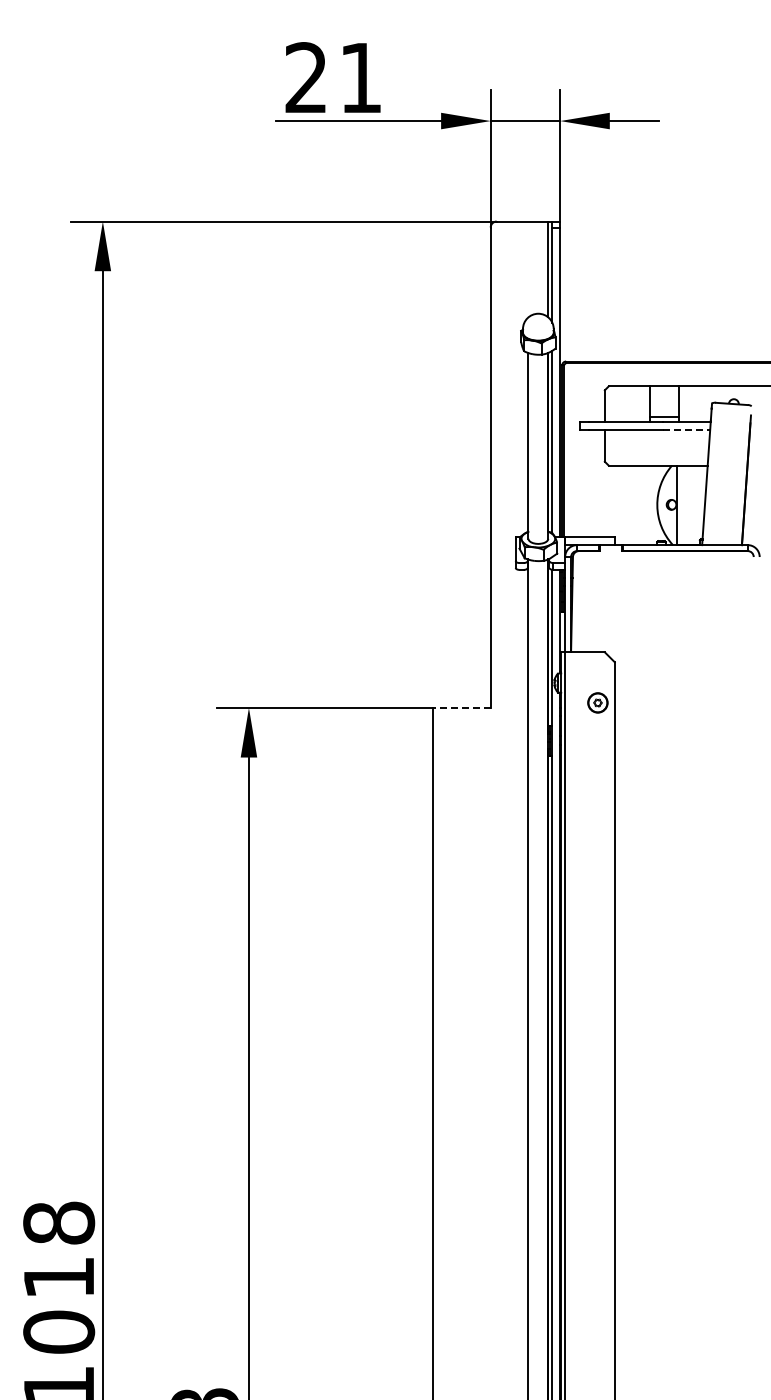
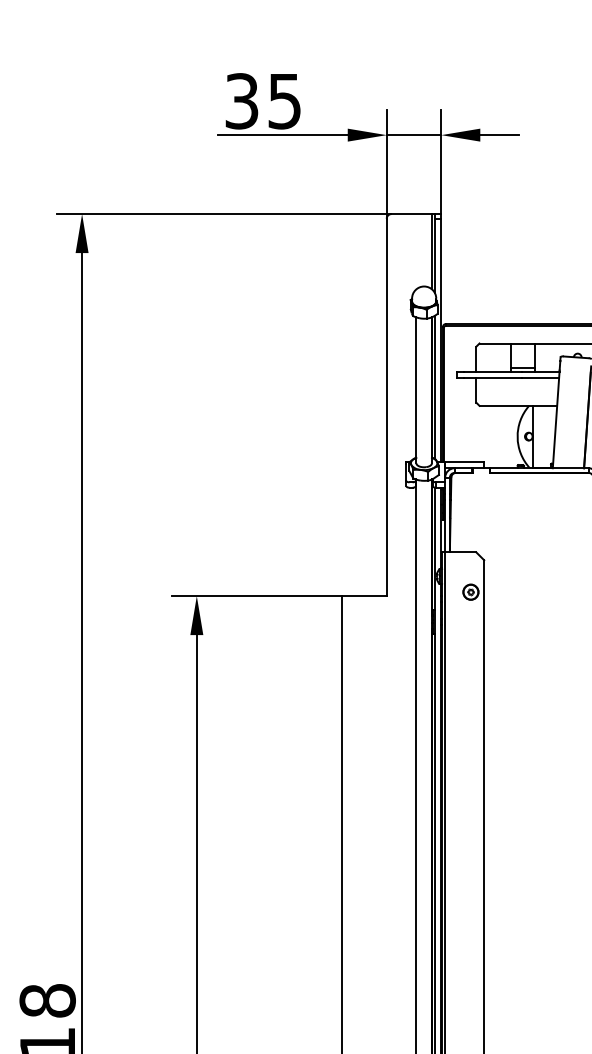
text: (332, 77) -> (262, 100), 21 -> 35
line: (686, 430) -> (540, 378), dashed -> solid
line: (461, 707) -> (363, 595), dashed -> solid

